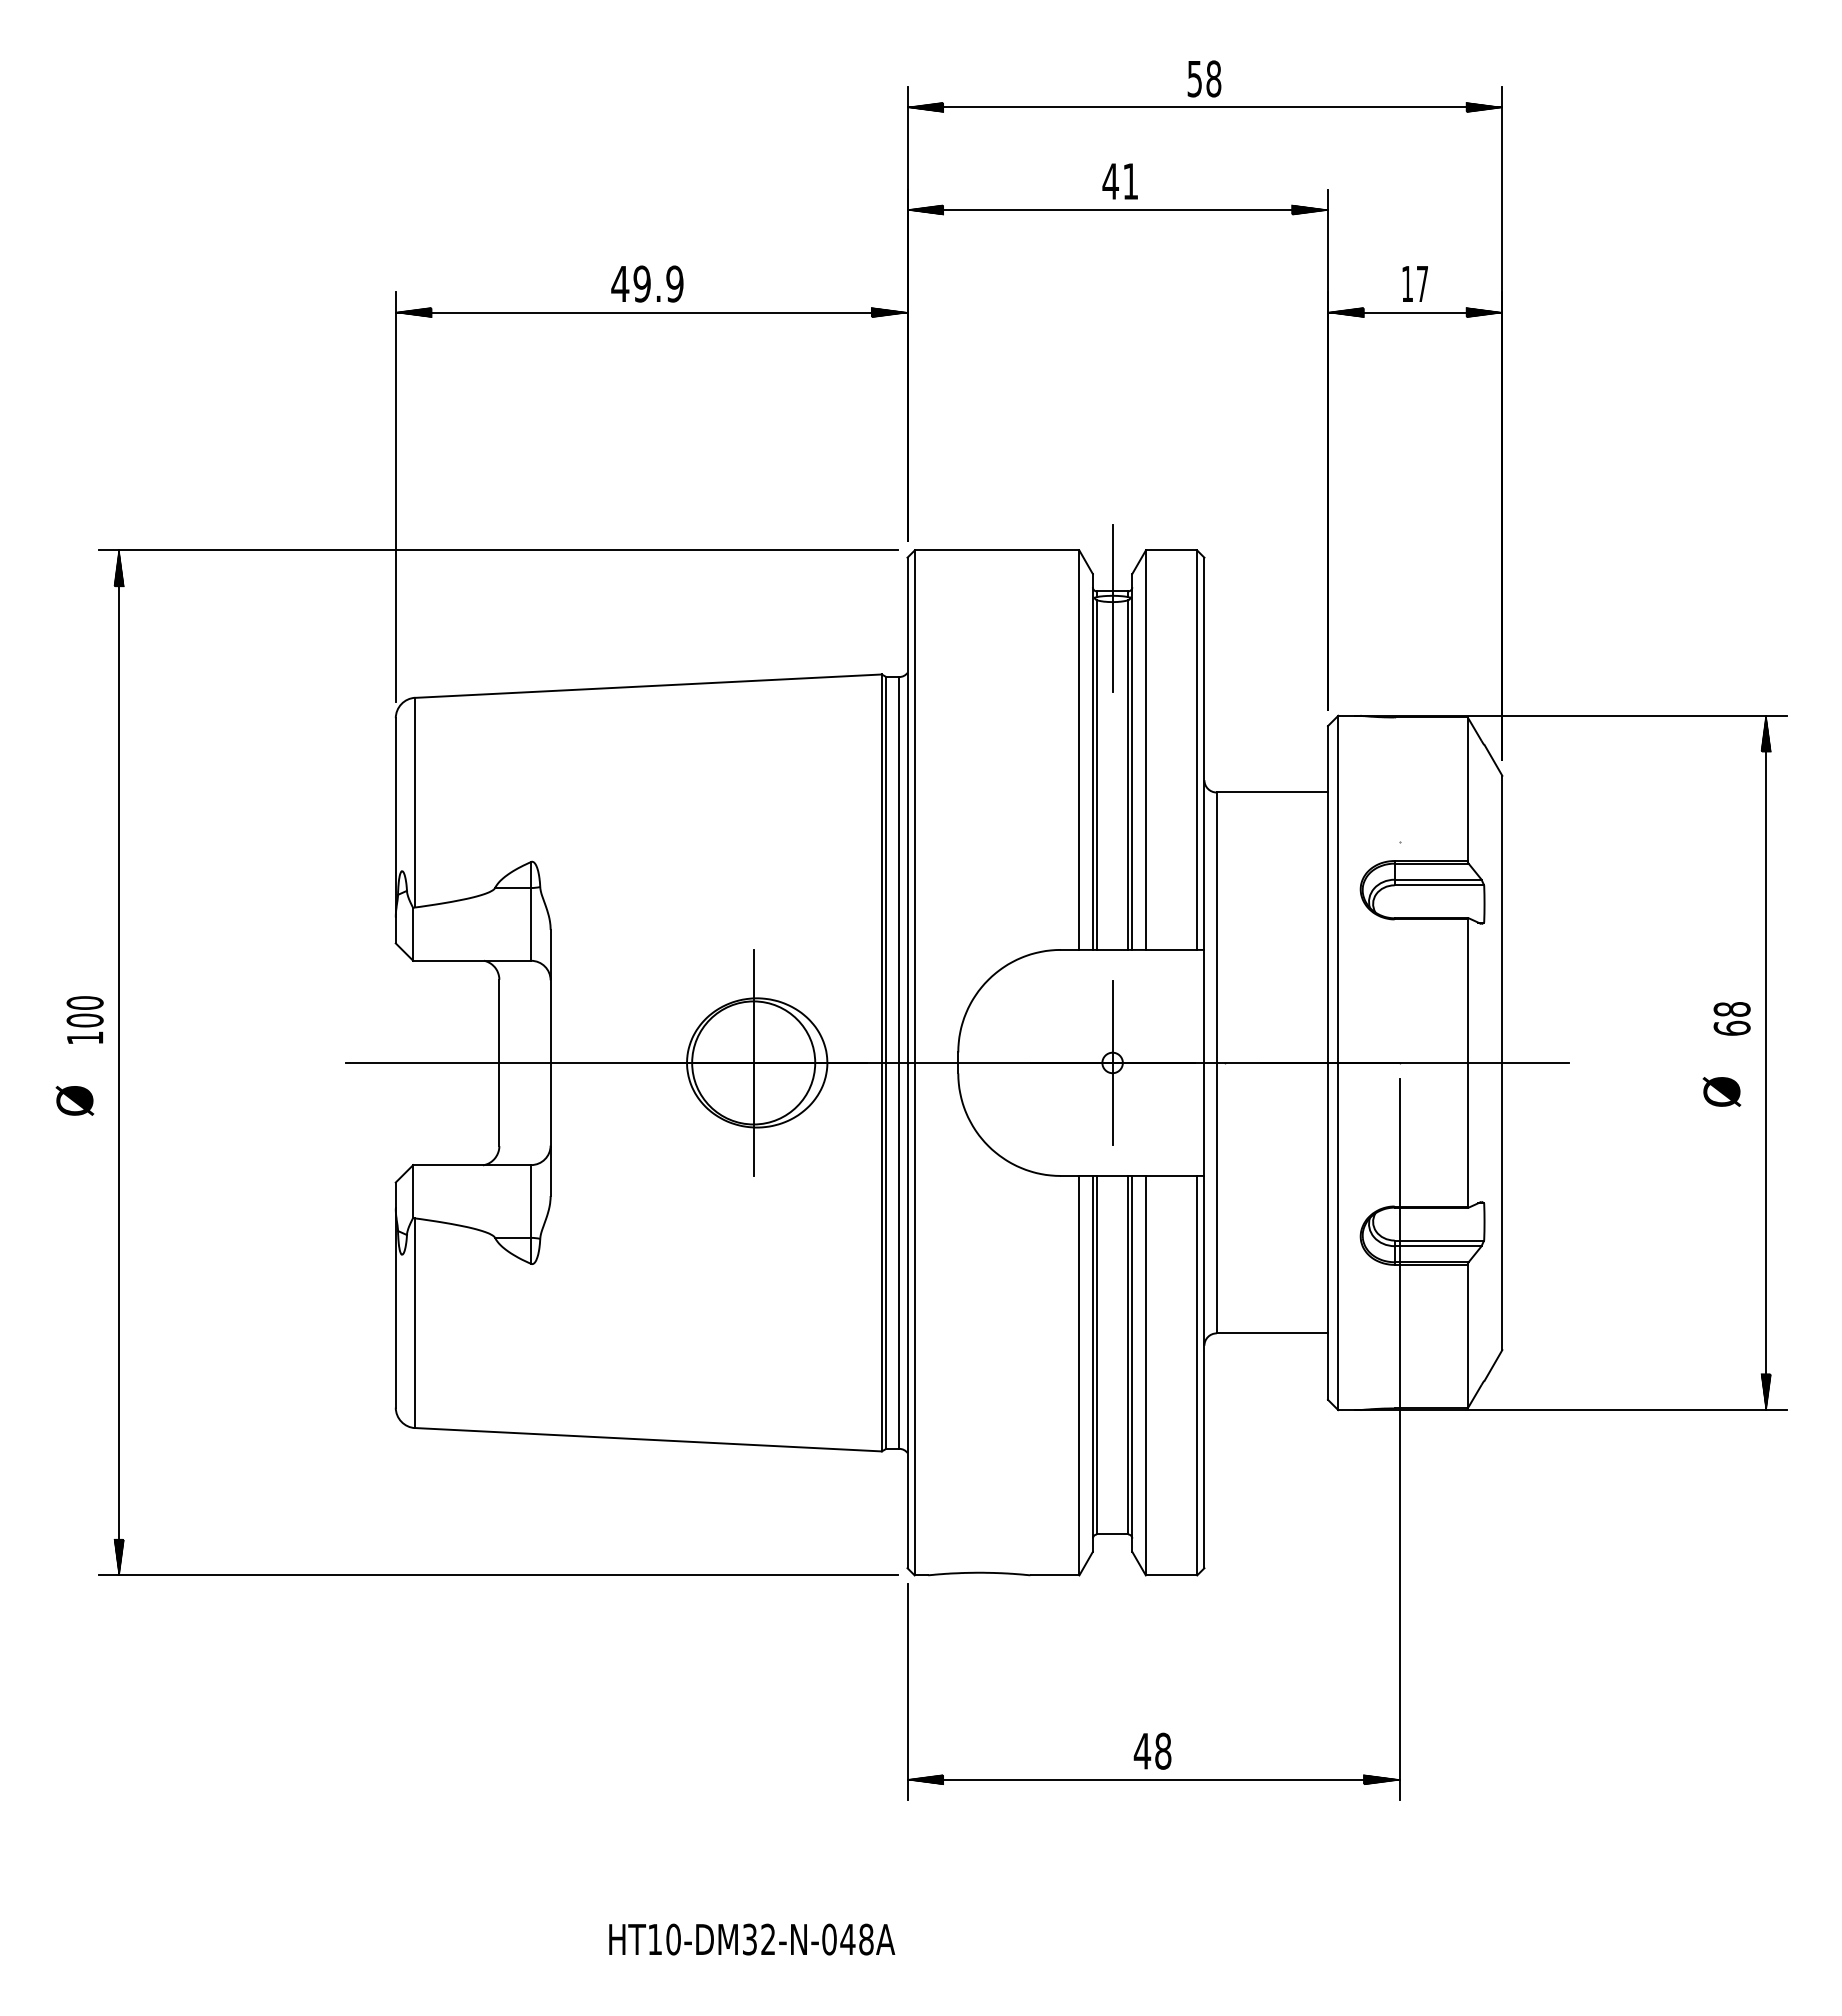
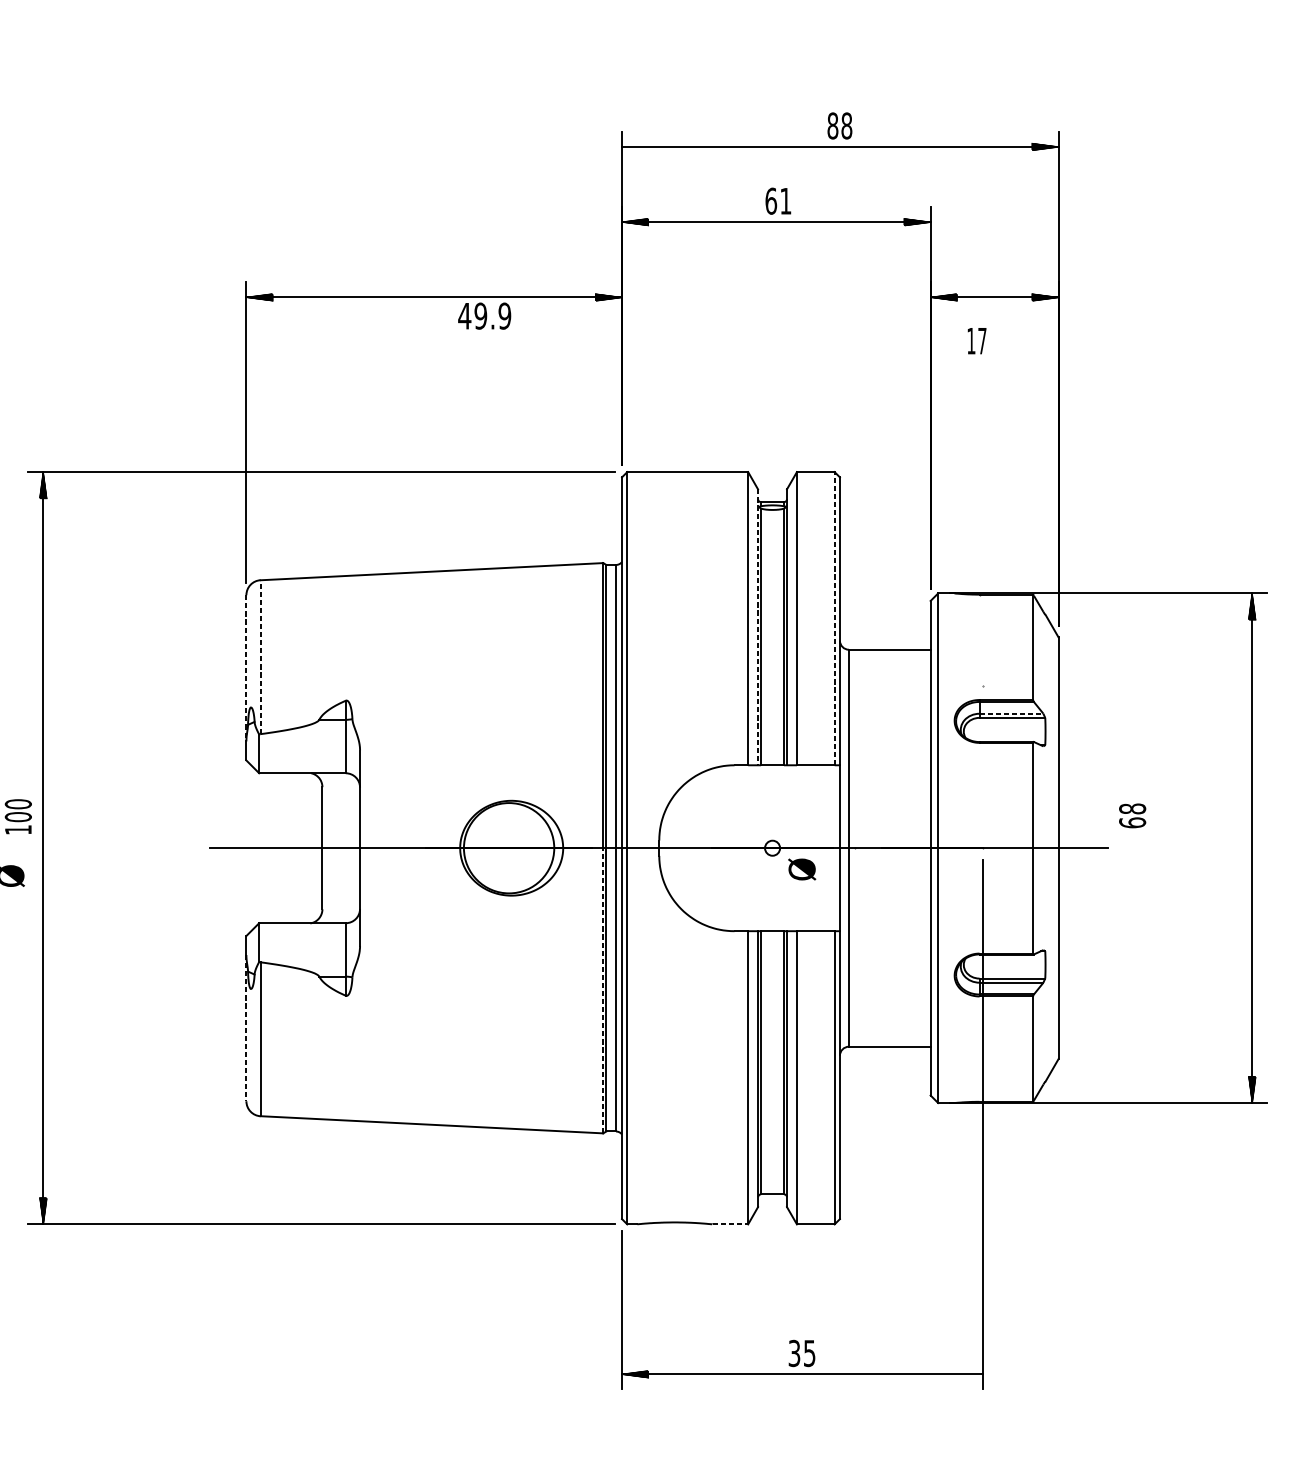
text: (1194, 78) -> (832, 125), 58 -> 88
hatch: (925, 107) -> (635, 146), removed
text: (1110, 181) -> (771, 201), 41 -> 61
text: (647, 283) -> (484, 315), moved
text: (1414, 283) -> (976, 340), moved
line: (1112, 608) -> (772, 514), removed
line: (1197, 750) -> (834, 618), solid -> dashed
line: (1092, 761) -> (757, 626), solid -> dashed
line: (415, 802) -> (260, 657), solid -> dashed
line: (395, 817) -> (246, 668), solid -> dashed
line: (1438, 879) -> (1011, 713), solid -> dashed
text: (1731, 1018) -> (1132, 815), moved
line: (753, 1062) -> (508, 847), removed
line: (1112, 1062) -> (772, 847), removed
text: (1721, 1091) -> (801, 869), moved
line: (881, 1256) -> (602, 990), solid -> dashed
line: (395, 1308) -> (246, 1028), solid -> dashed
line: (1055, 1575) -> (730, 1224), solid -> dashed
text: (1152, 1750) -> (801, 1352), 48 -> 35
hatch: (1381, 1779) -> (969, 1374), removed

